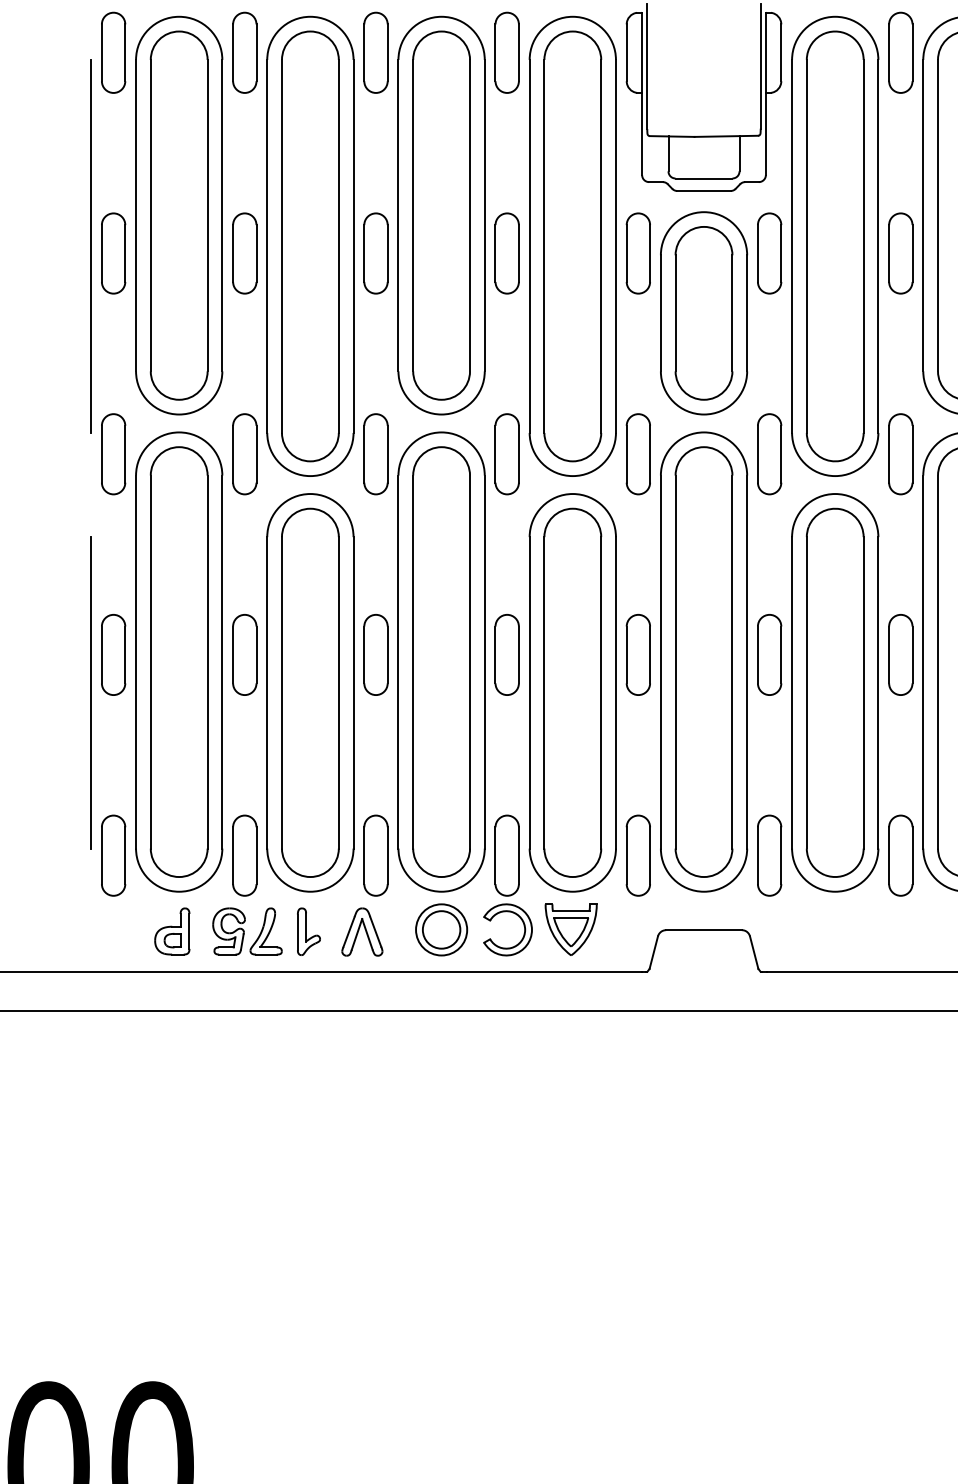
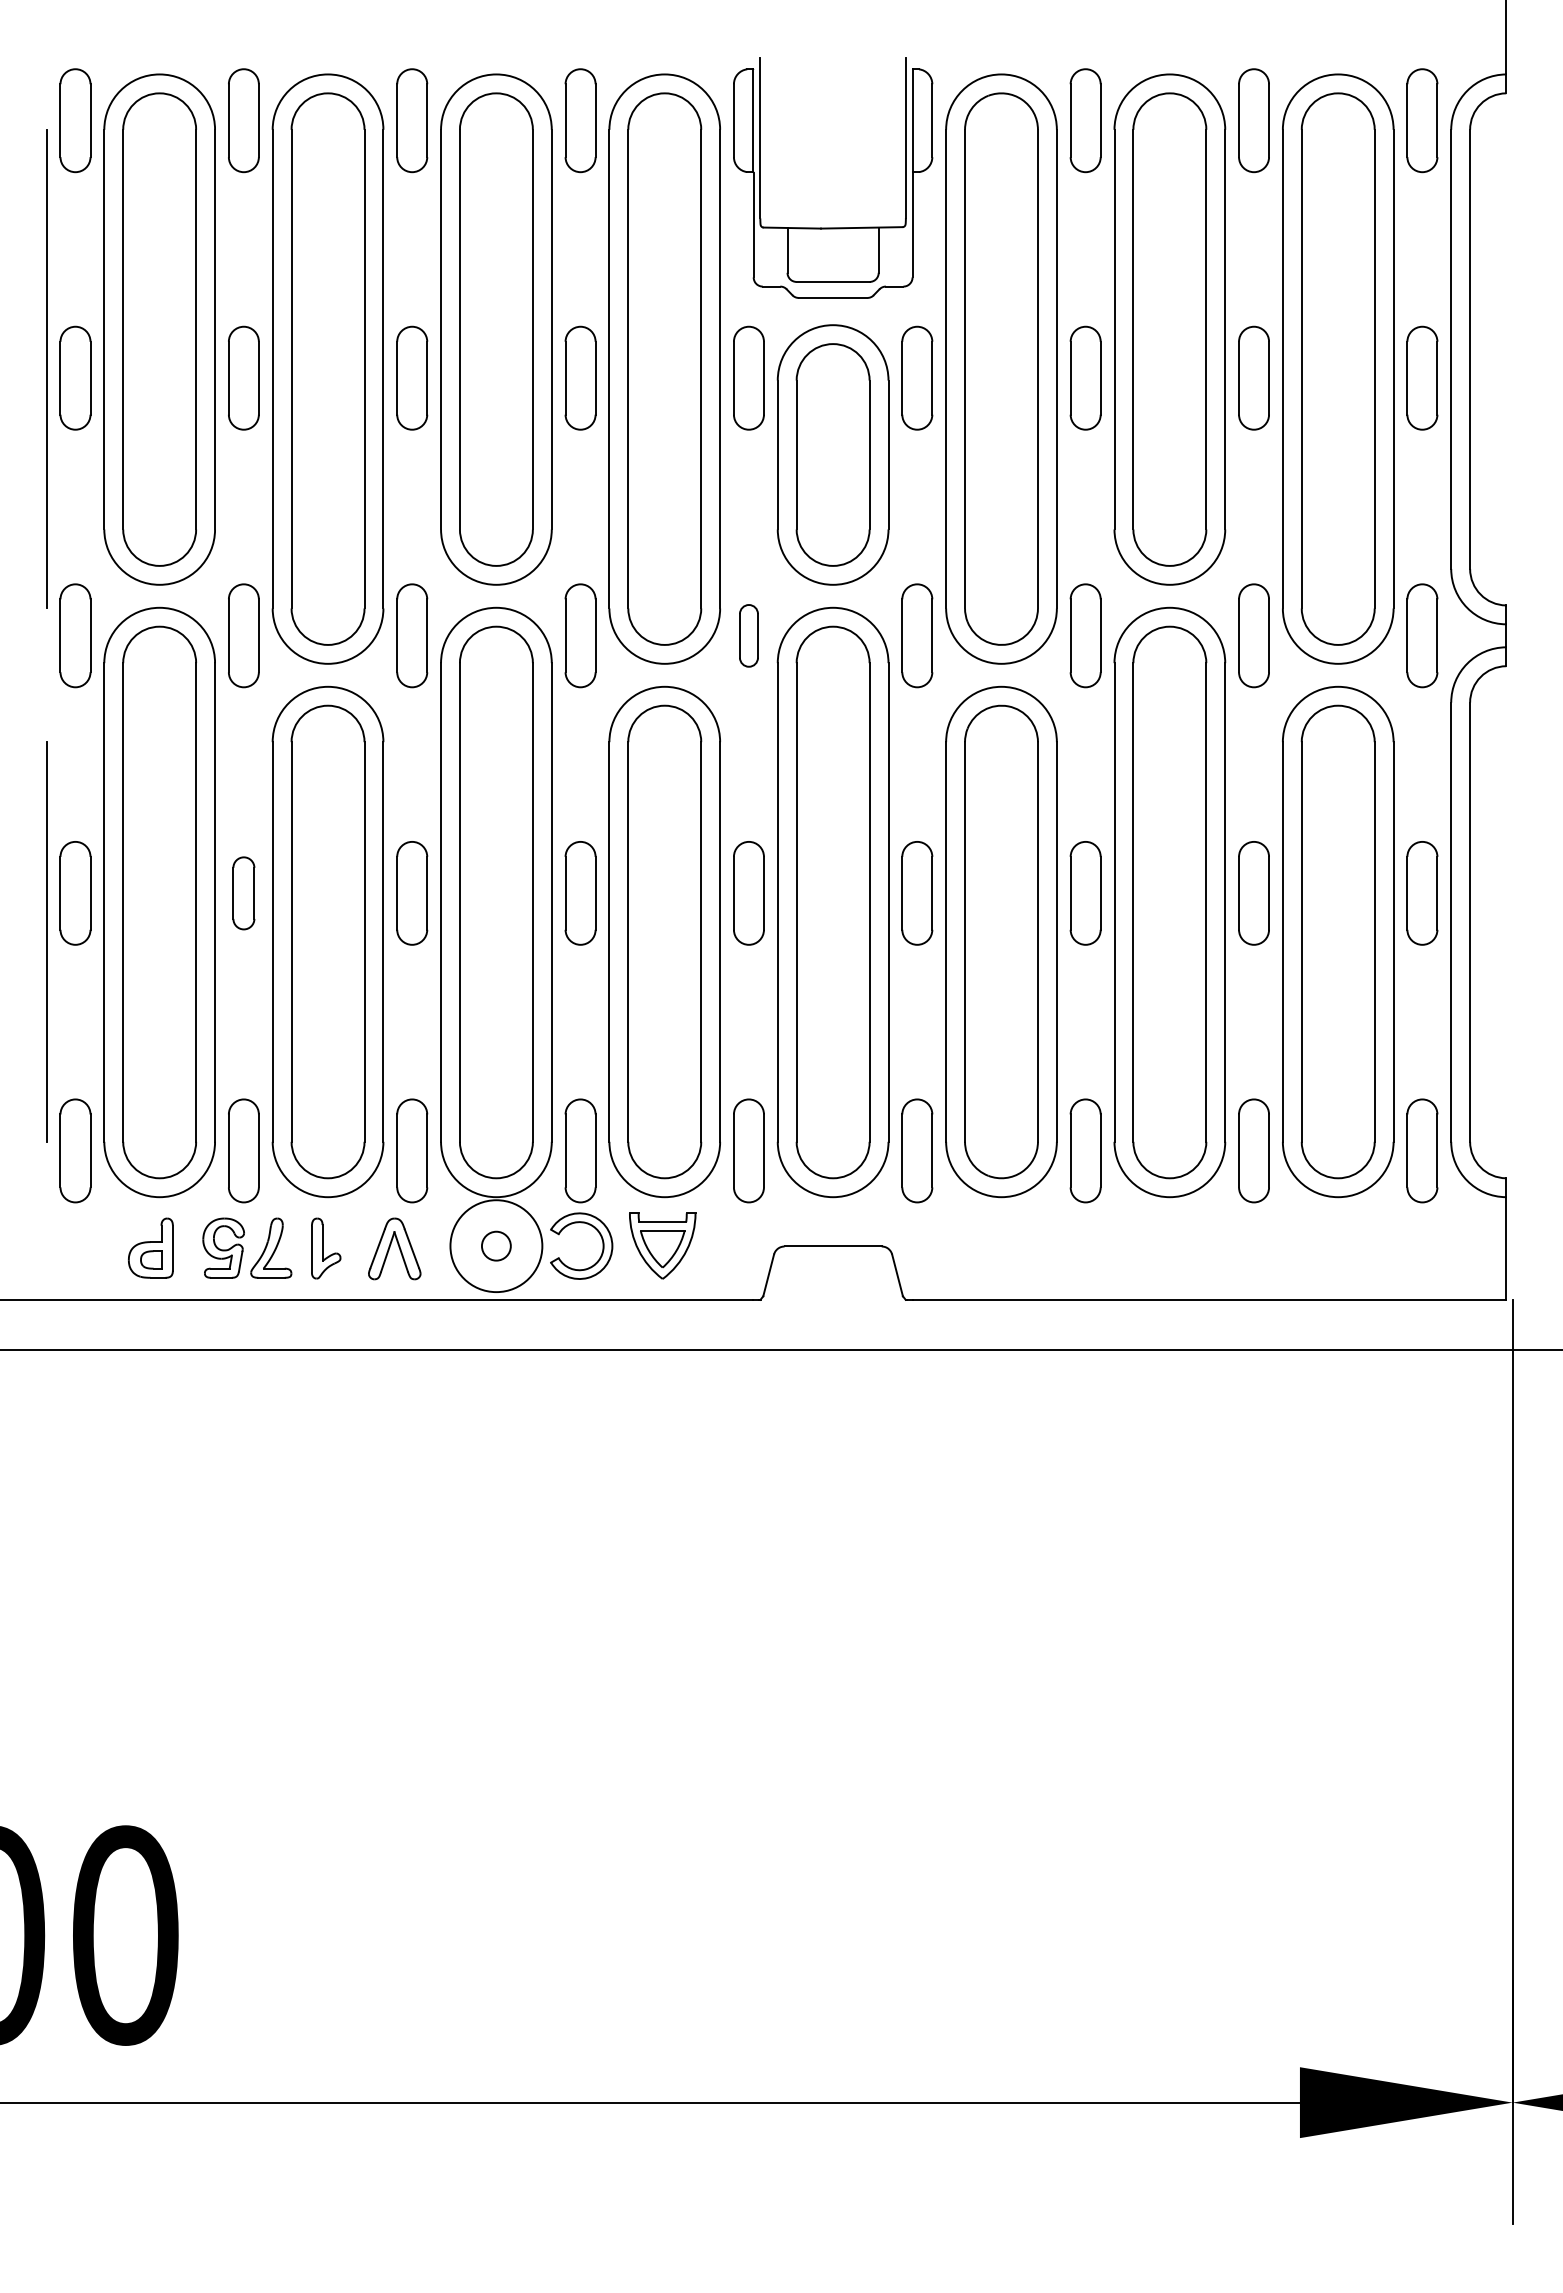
part: (638, 454) -> (748, 635), size x0.6
part: (244, 655) -> (243, 893), size x0.7
circle: (441, 930) -> (496, 1246), size x0.6
circle: (441, 930) -> (496, 1246), size x1.4

